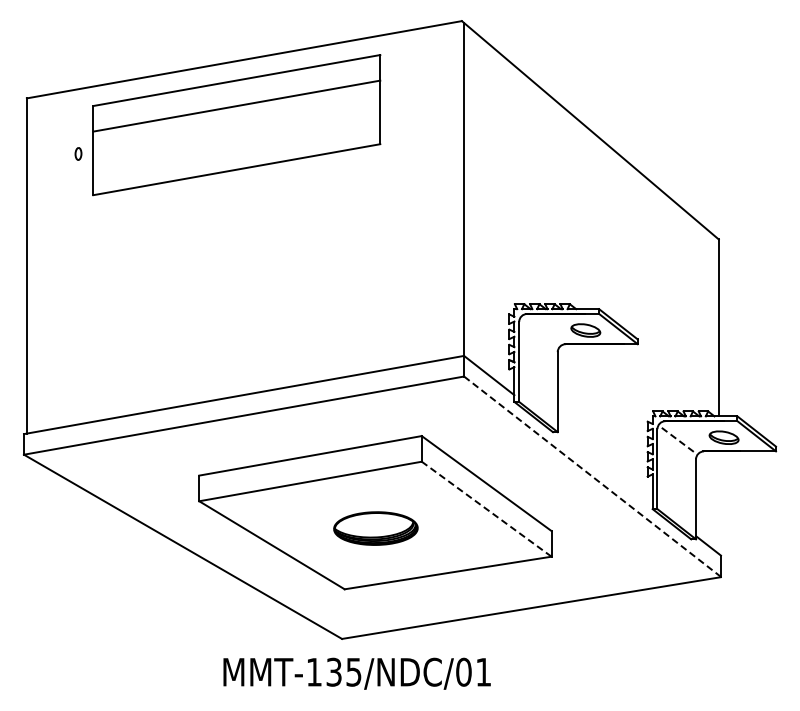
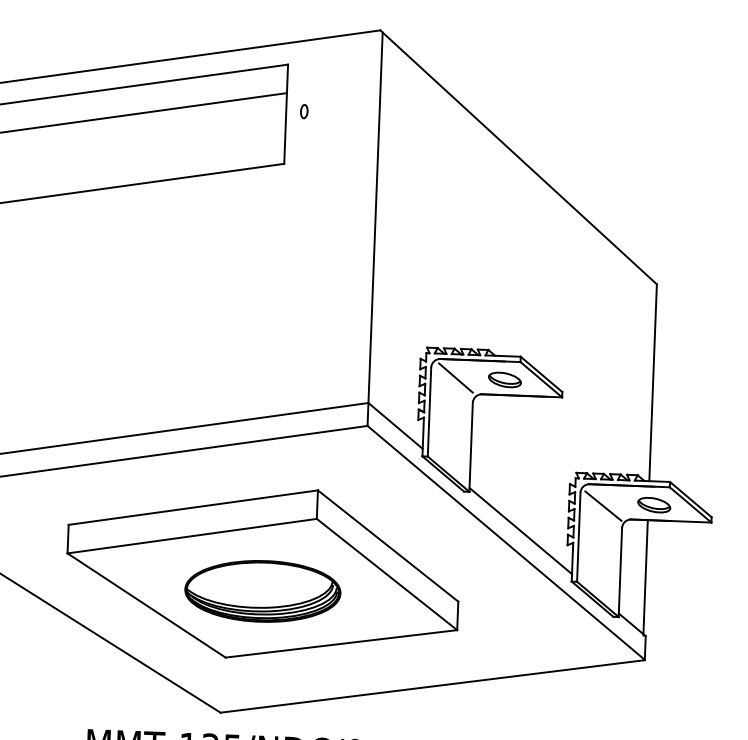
part: (396, 96) -> (304, 111), added
line: (541, 330) -> (455, 378), added
line: (678, 440) -> (603, 506), dashed -> solid
line: (604, 465) -> (519, 530), added
line: (592, 476) -> (506, 542), dashed -> solid
line: (718, 503) -> (645, 578), added
line: (486, 508) -> (386, 573), dashed -> solid
part: (375, 528) -> (262, 591), size x1.67

